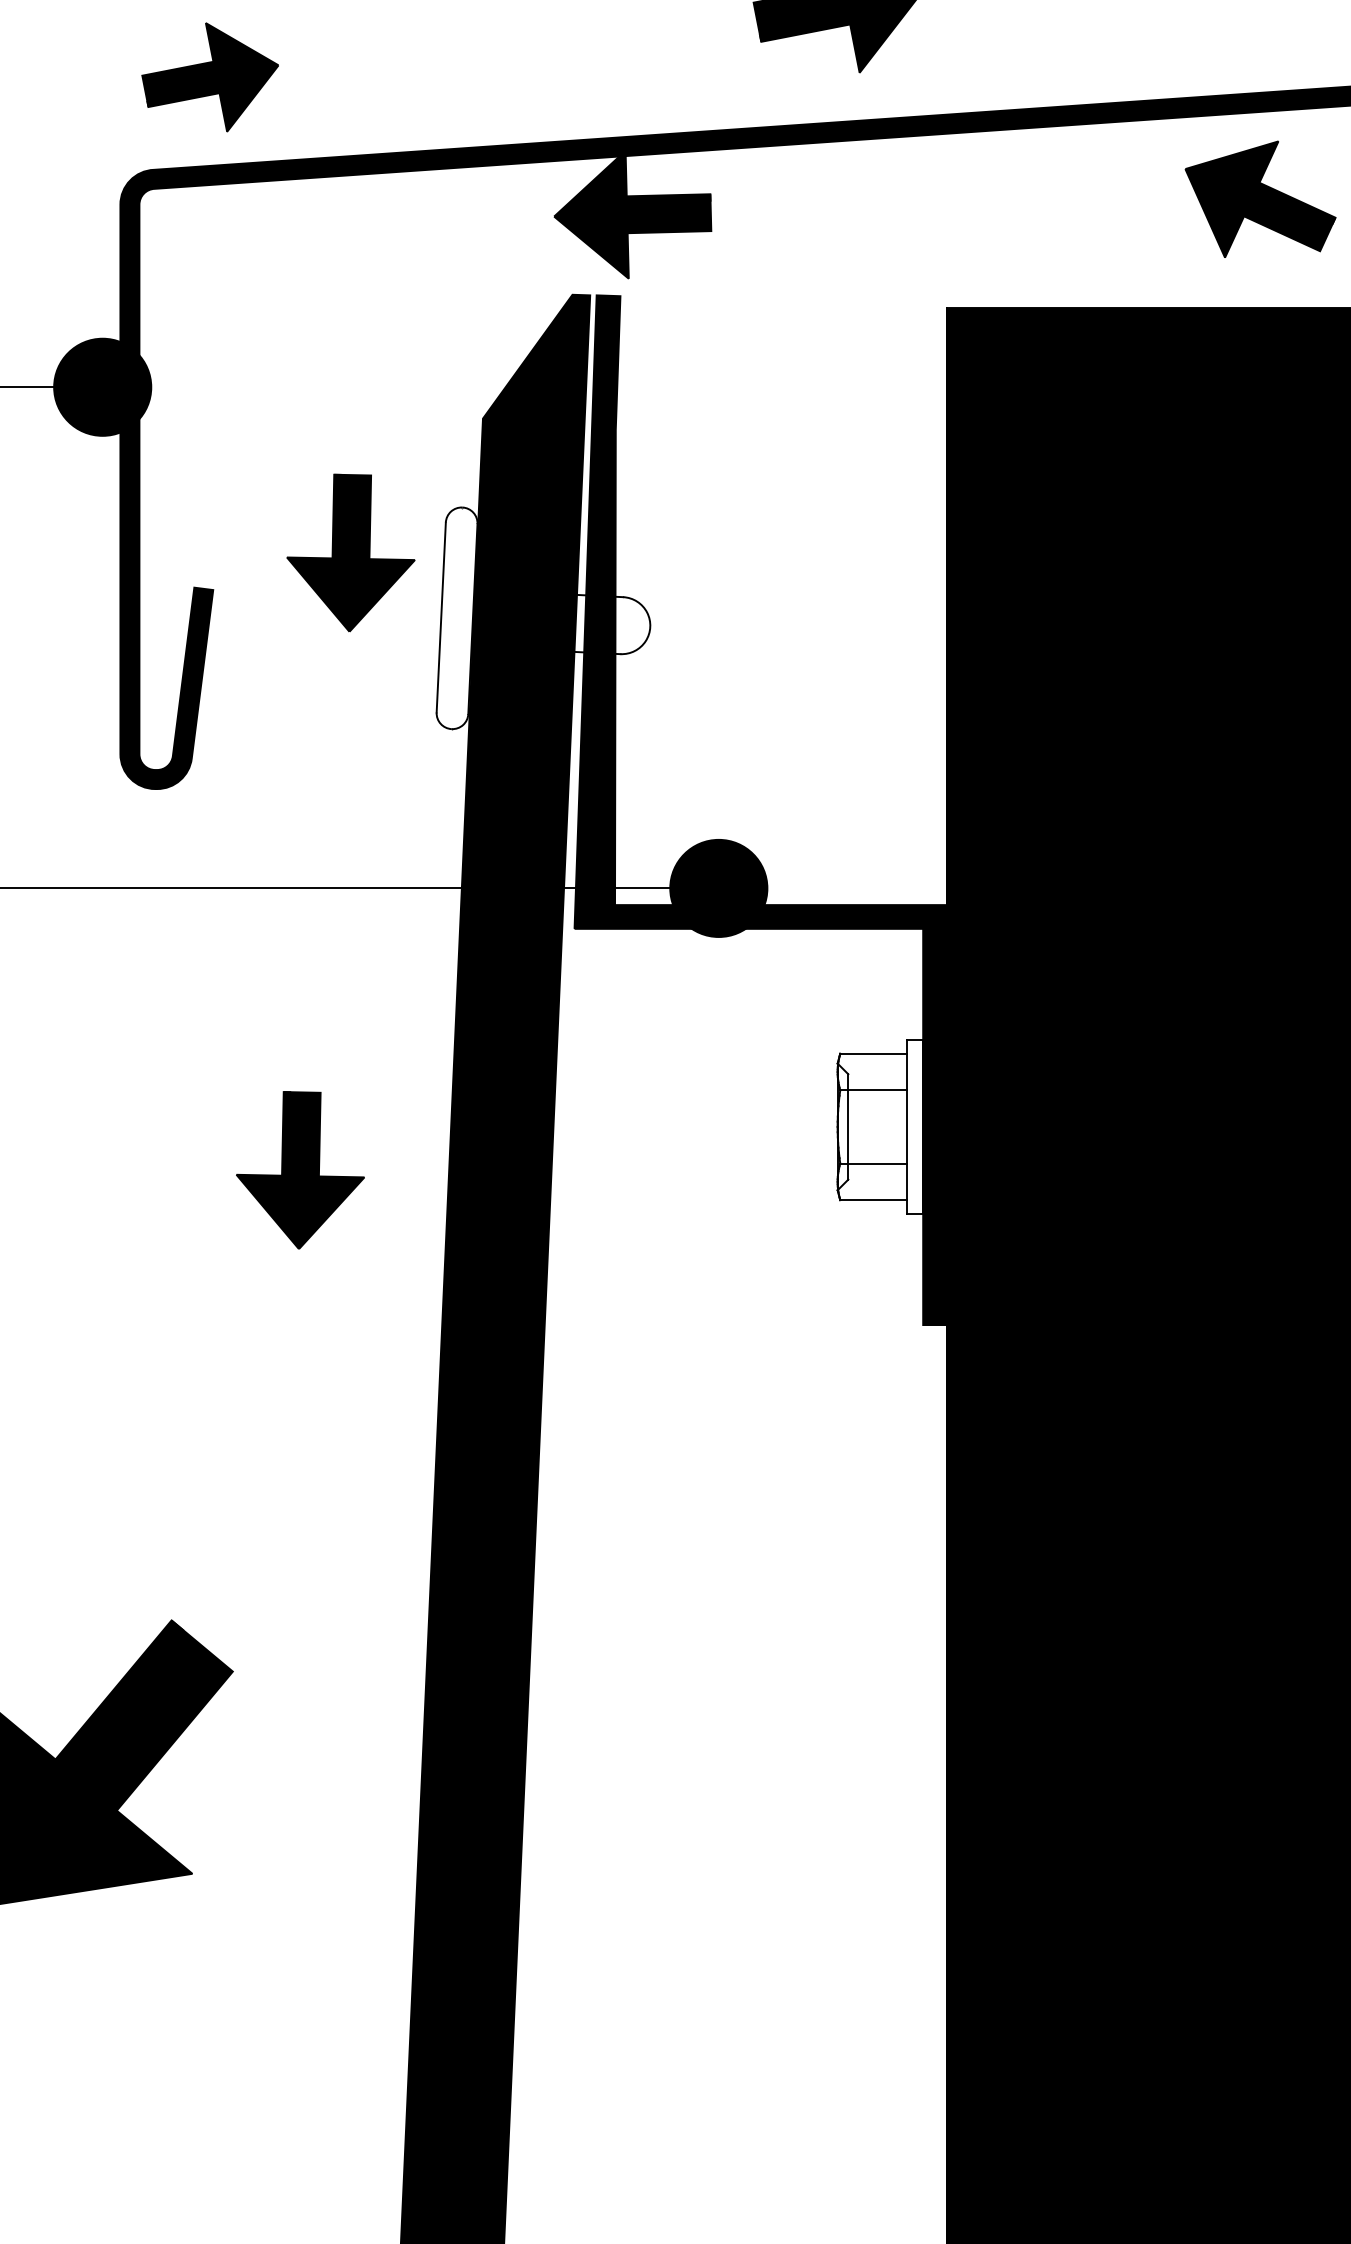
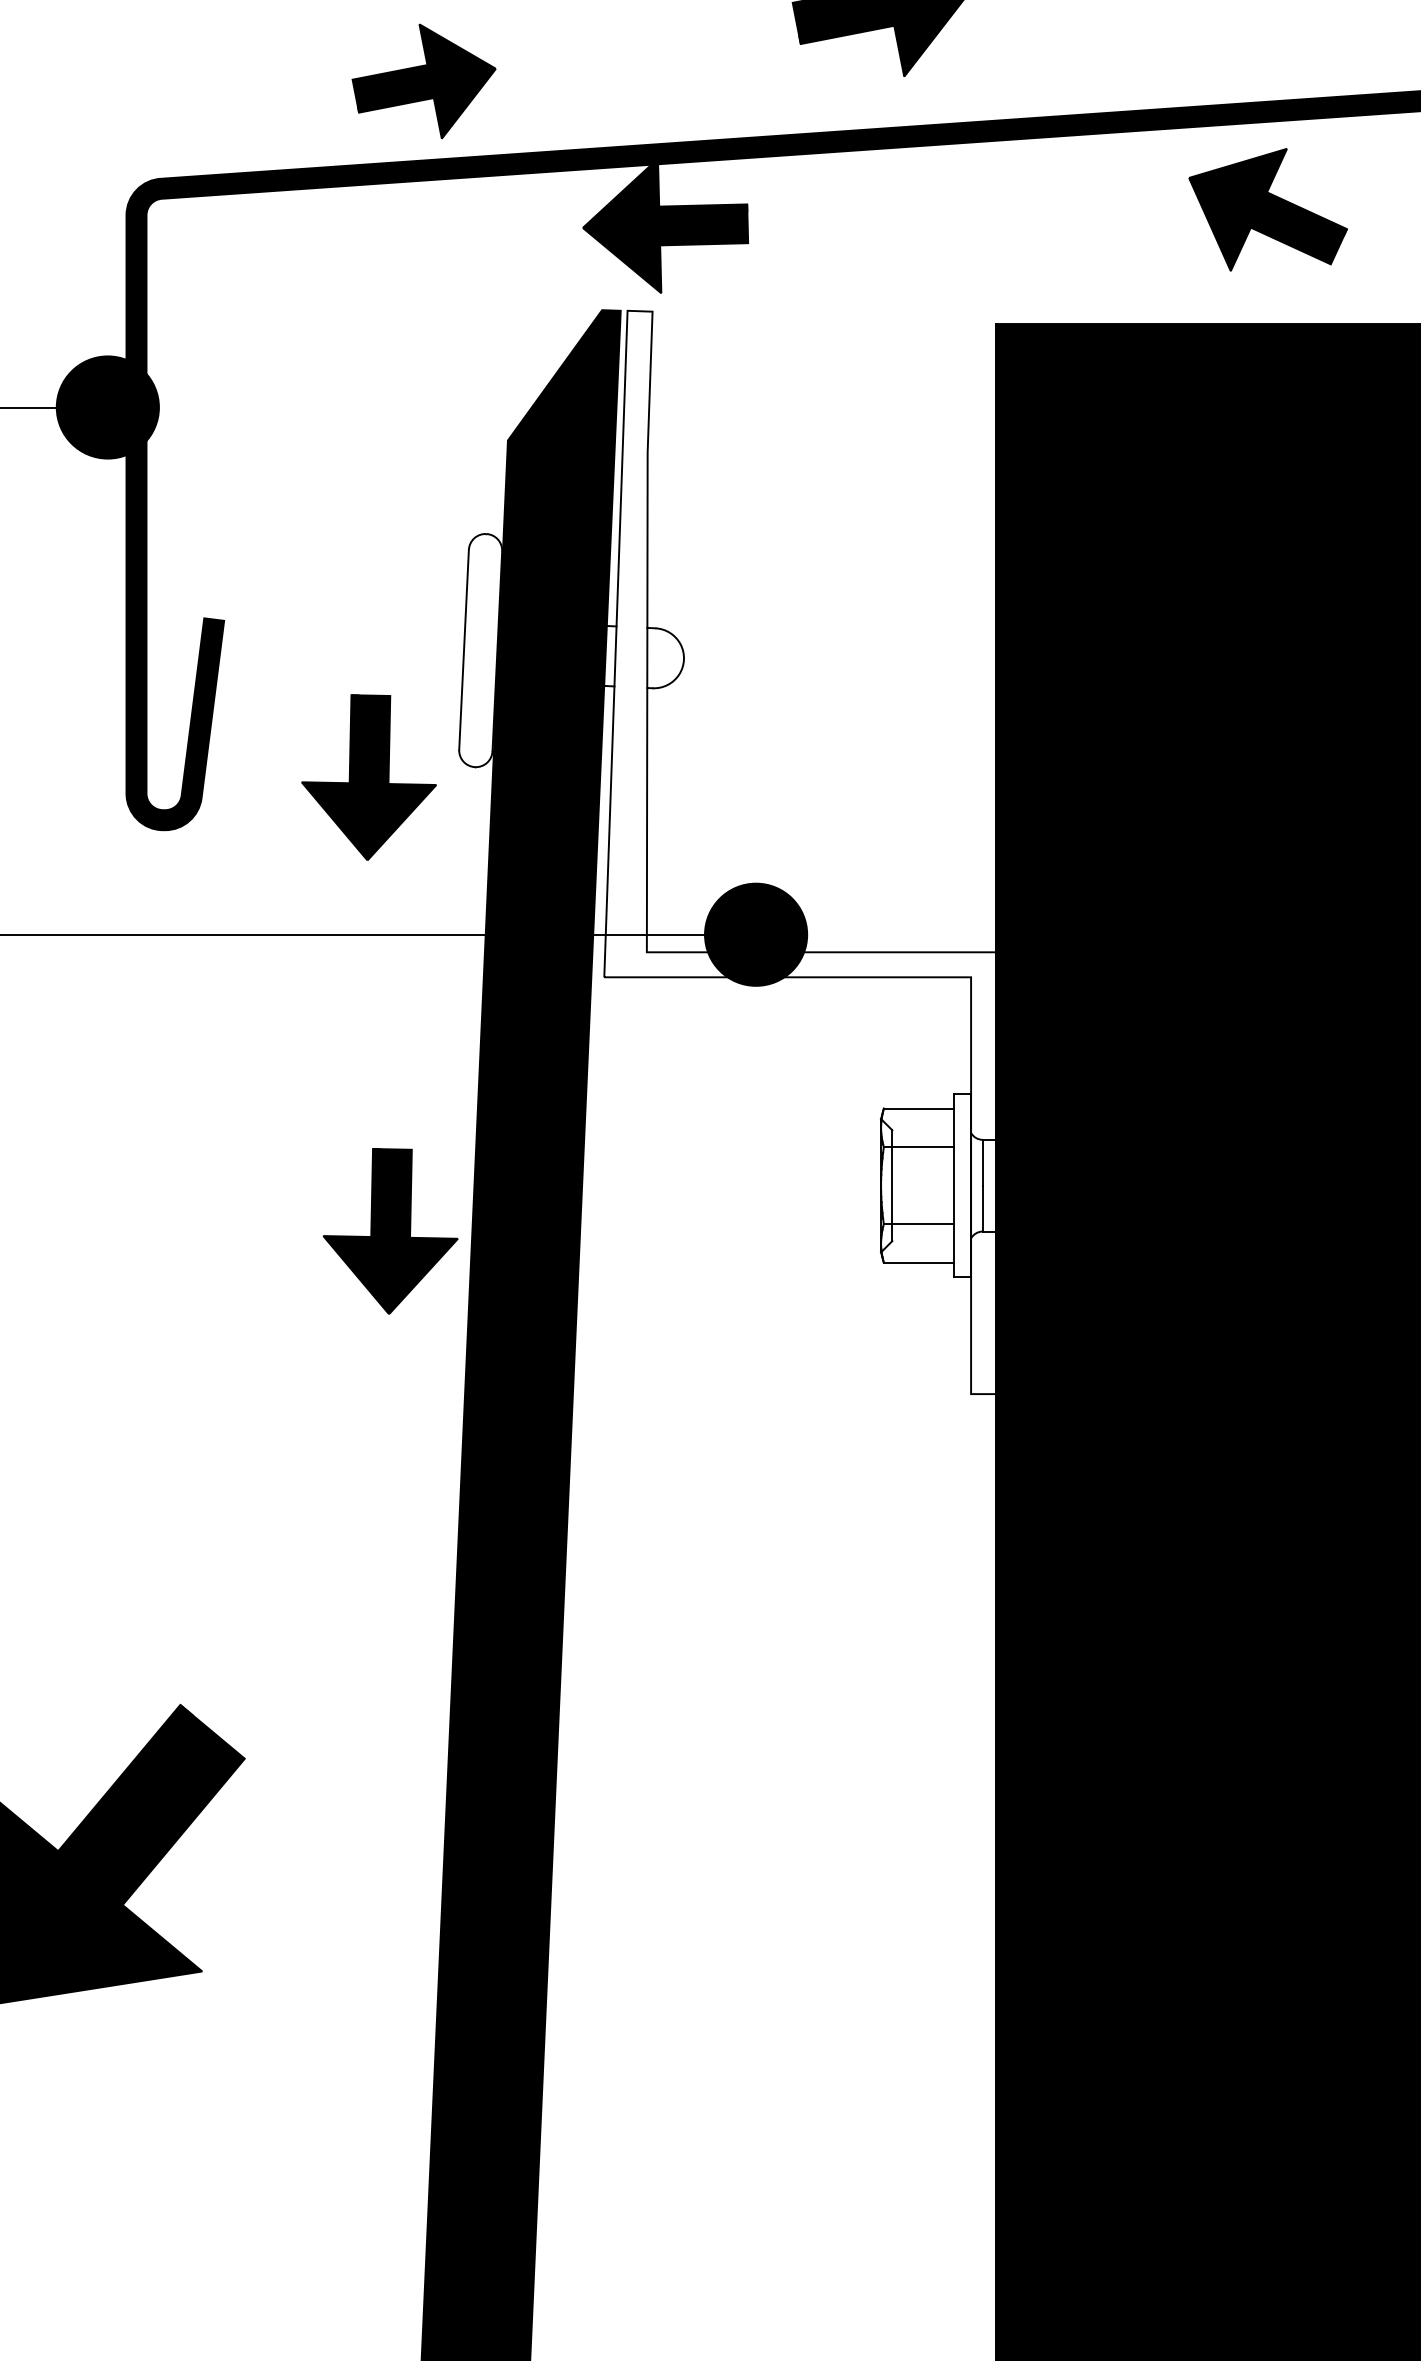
part: (209, 77) -> (423, 81), moved
part: (1260, 198) -> (1268, 208), moved
part: (350, 552) -> (368, 777), moved
fill: (760, 810) -> (799, 852), removed
part: (300, 1170) -> (390, 1231), moved

